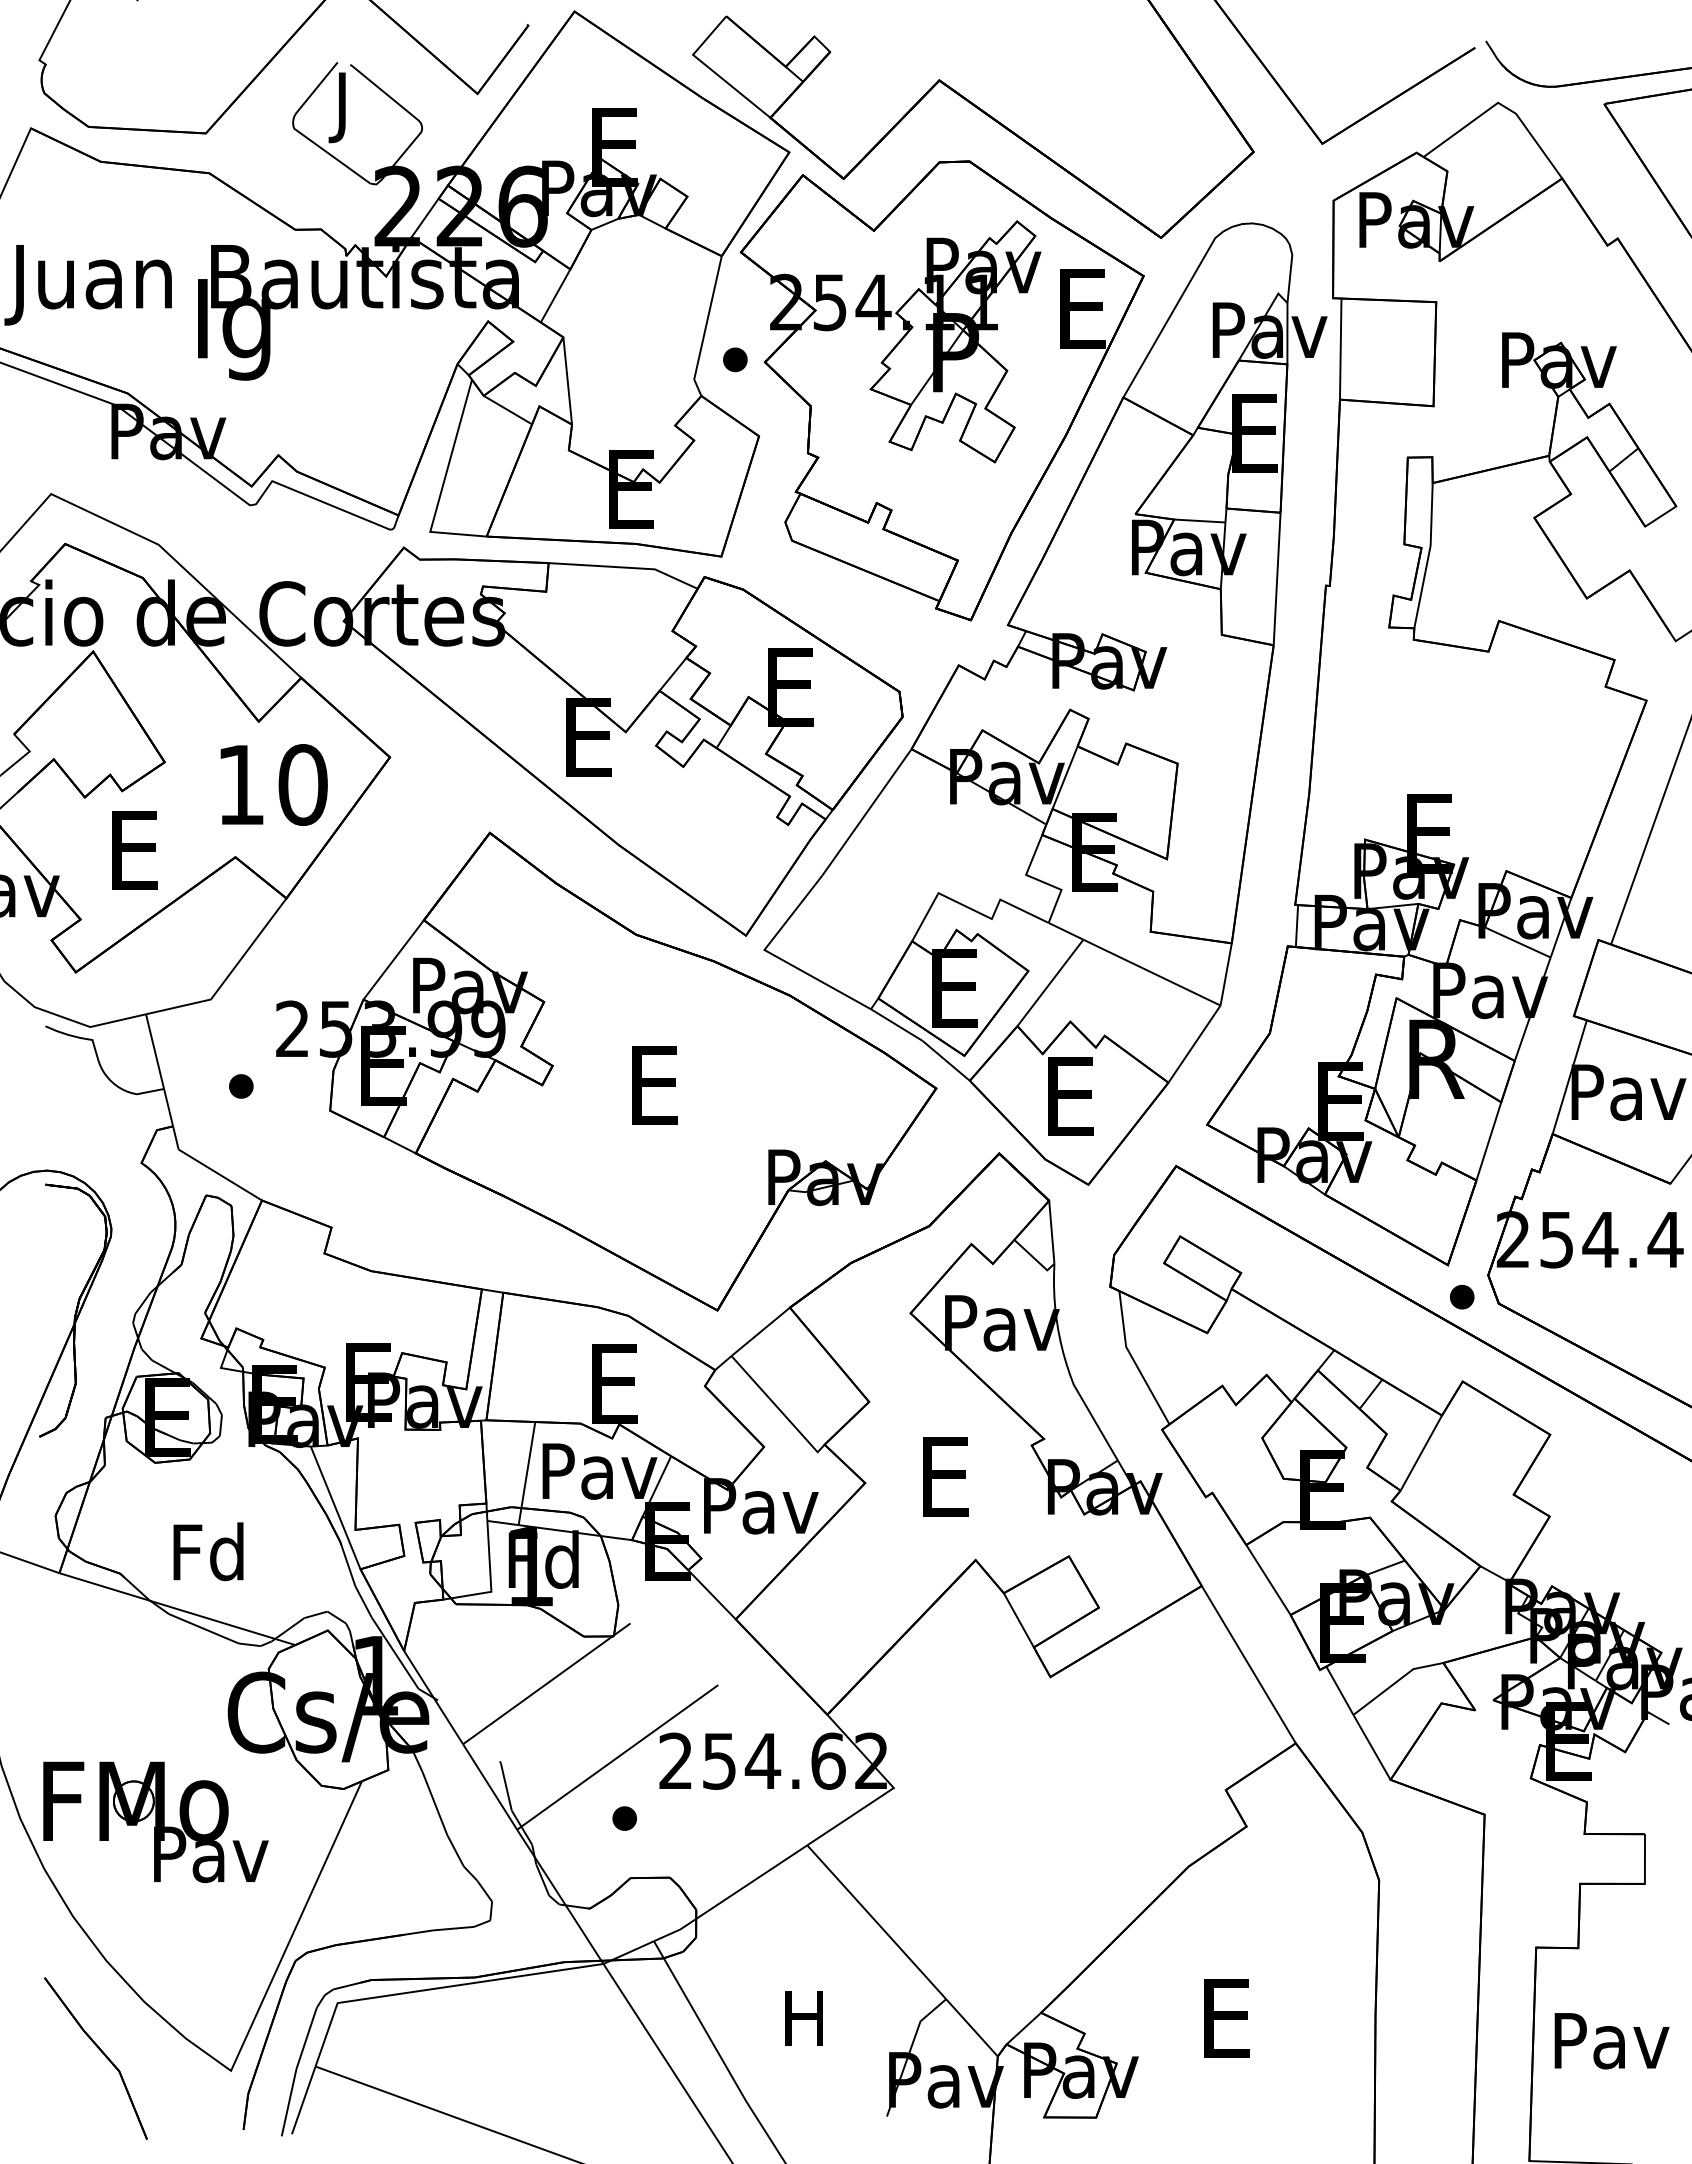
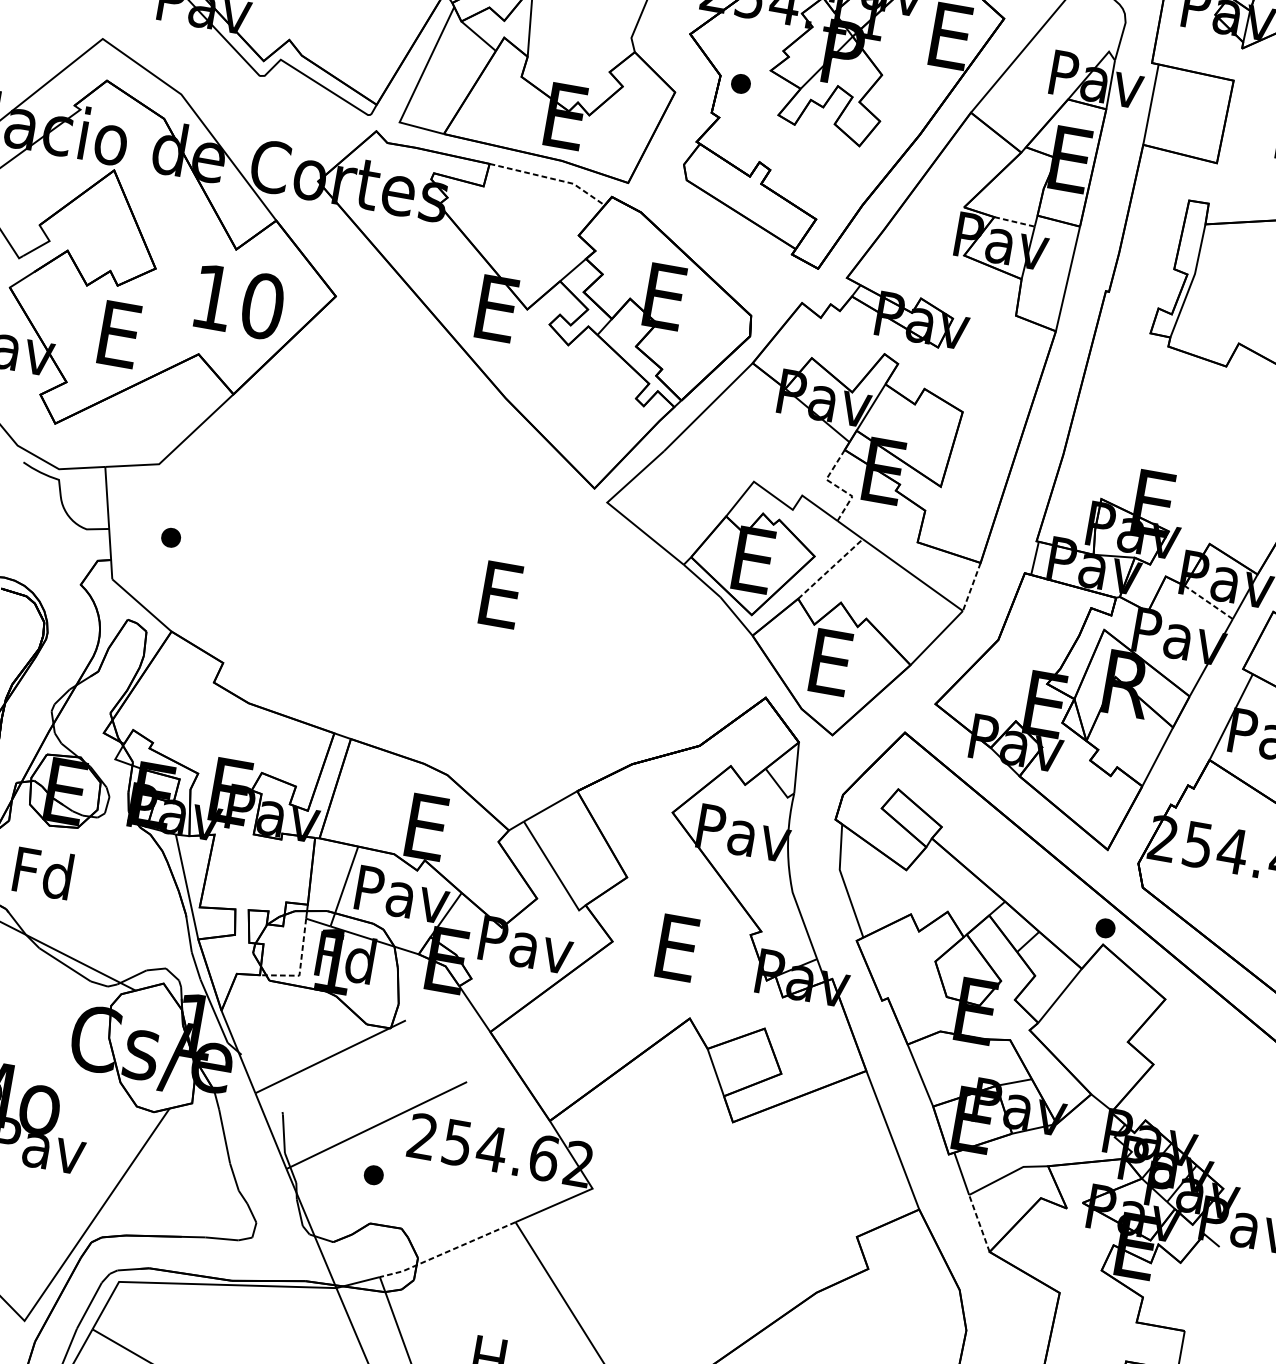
part: (735, 359) -> (741, 83), moved
line: (1199, 521) -> (1014, 222), solid -> dashed
line: (626, 567) -> (551, 178), solid -> dashed
line: (1039, 880) -> (836, 485), solid -> dashed
line: (1517, 942) -> (1208, 602), solid -> dashed
line: (1226, 974) -> (972, 587), solid -> dashed
line: (1050, 982) -> (830, 568), solid -> dashed
part: (606, 1071) -> (464, 577), removed
part: (1462, 1296) -> (1105, 927), moved
text: (208, 1551) -> (43, 872), moved
line: (490, 1581) -> (300, 967), solid -> dashed
line: (1371, 1746) -> (979, 1222), solid -> dashed
line: (730, 1895) -> (447, 1251), solid -> dashed

